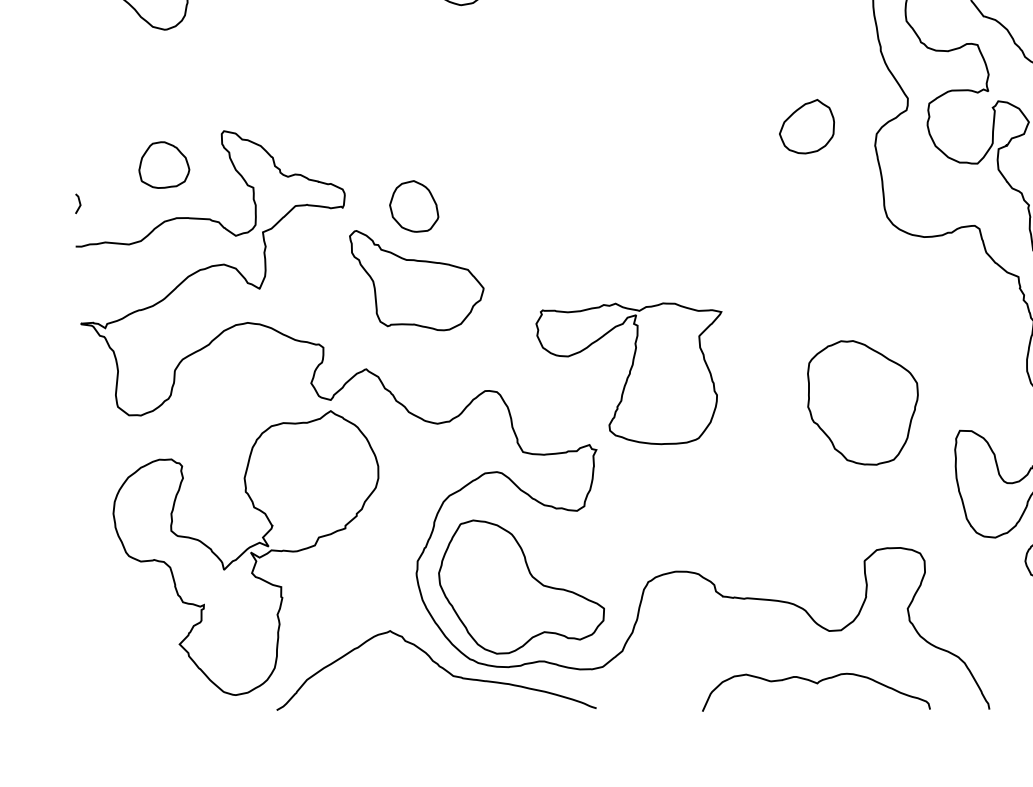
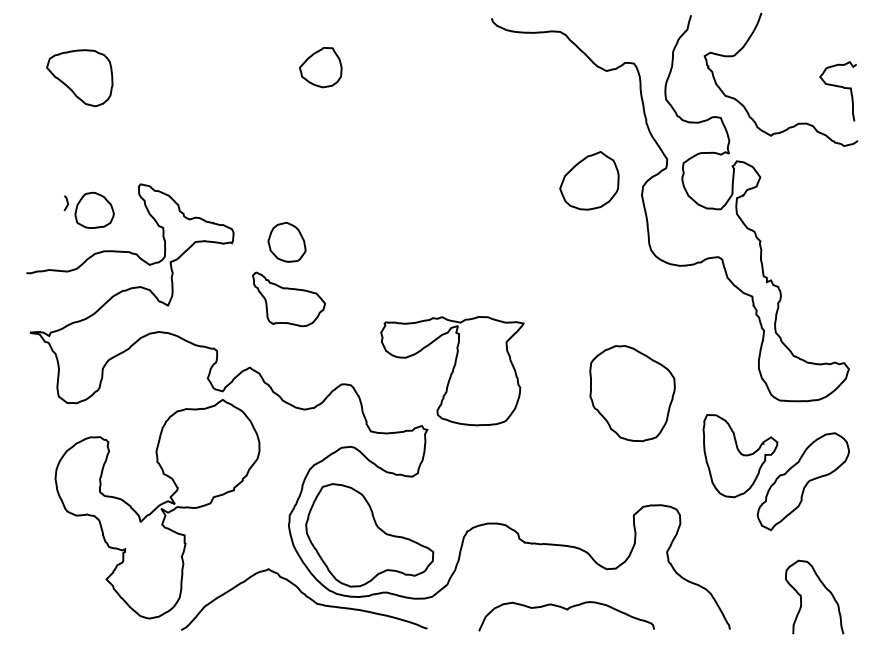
part: (807, 126) -> (589, 180), size x1.4
line: (78, 202) -> (66, 202), moved
part: (416, 280) -> (288, 299), size x0.7
curve: (816, 684) -> (566, 610), moved

